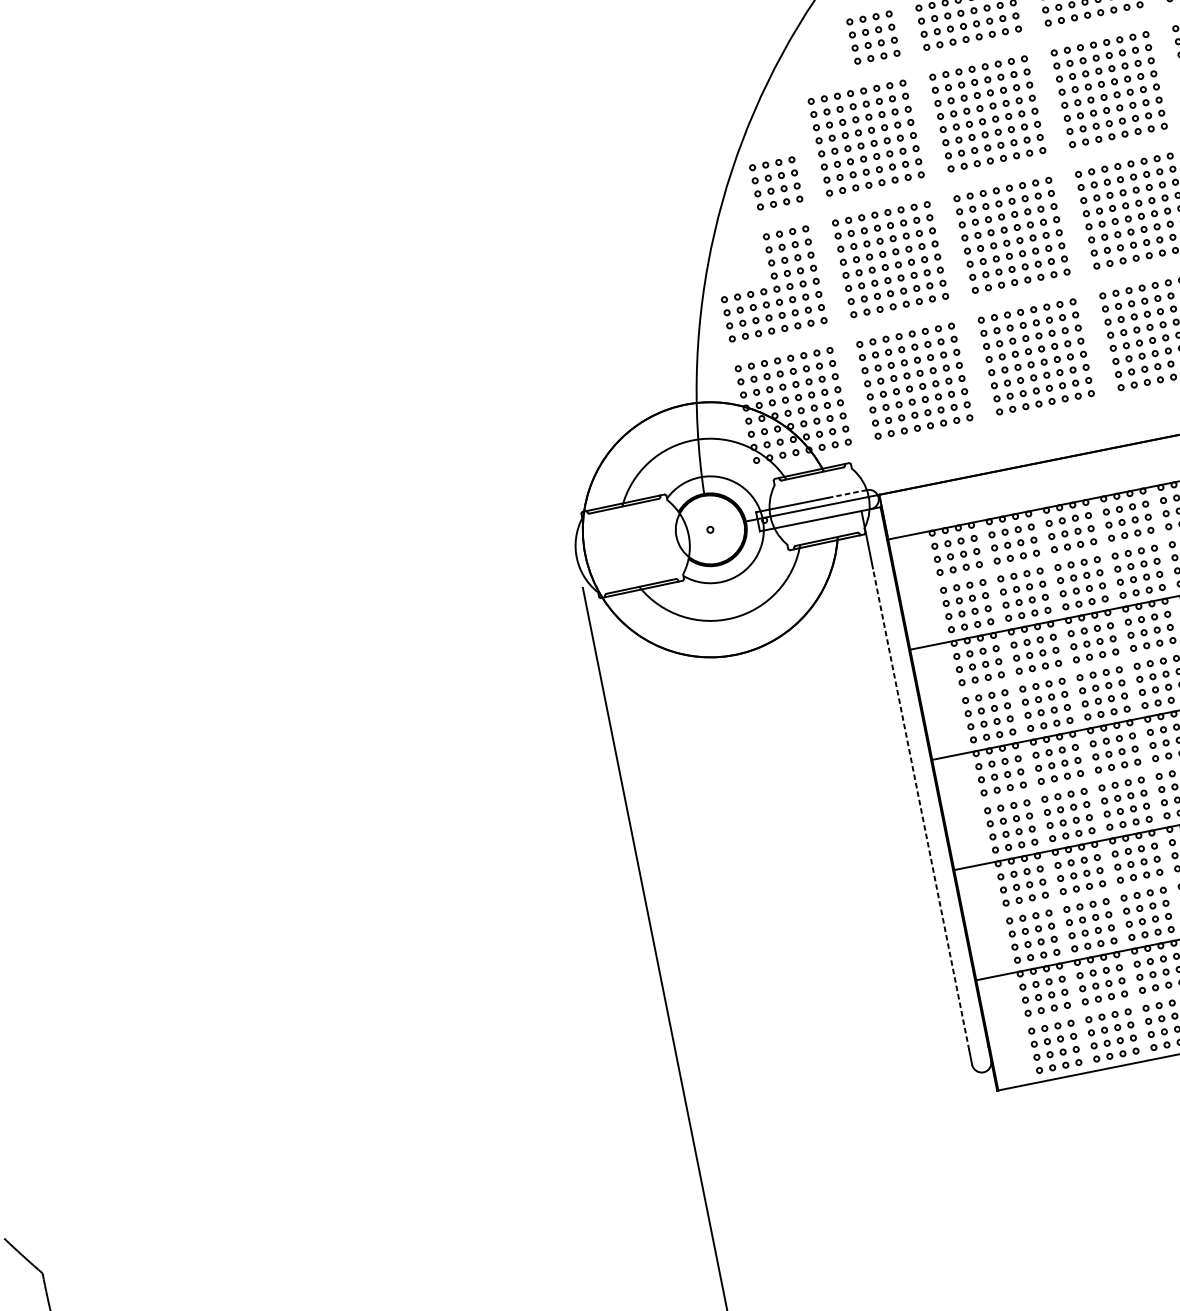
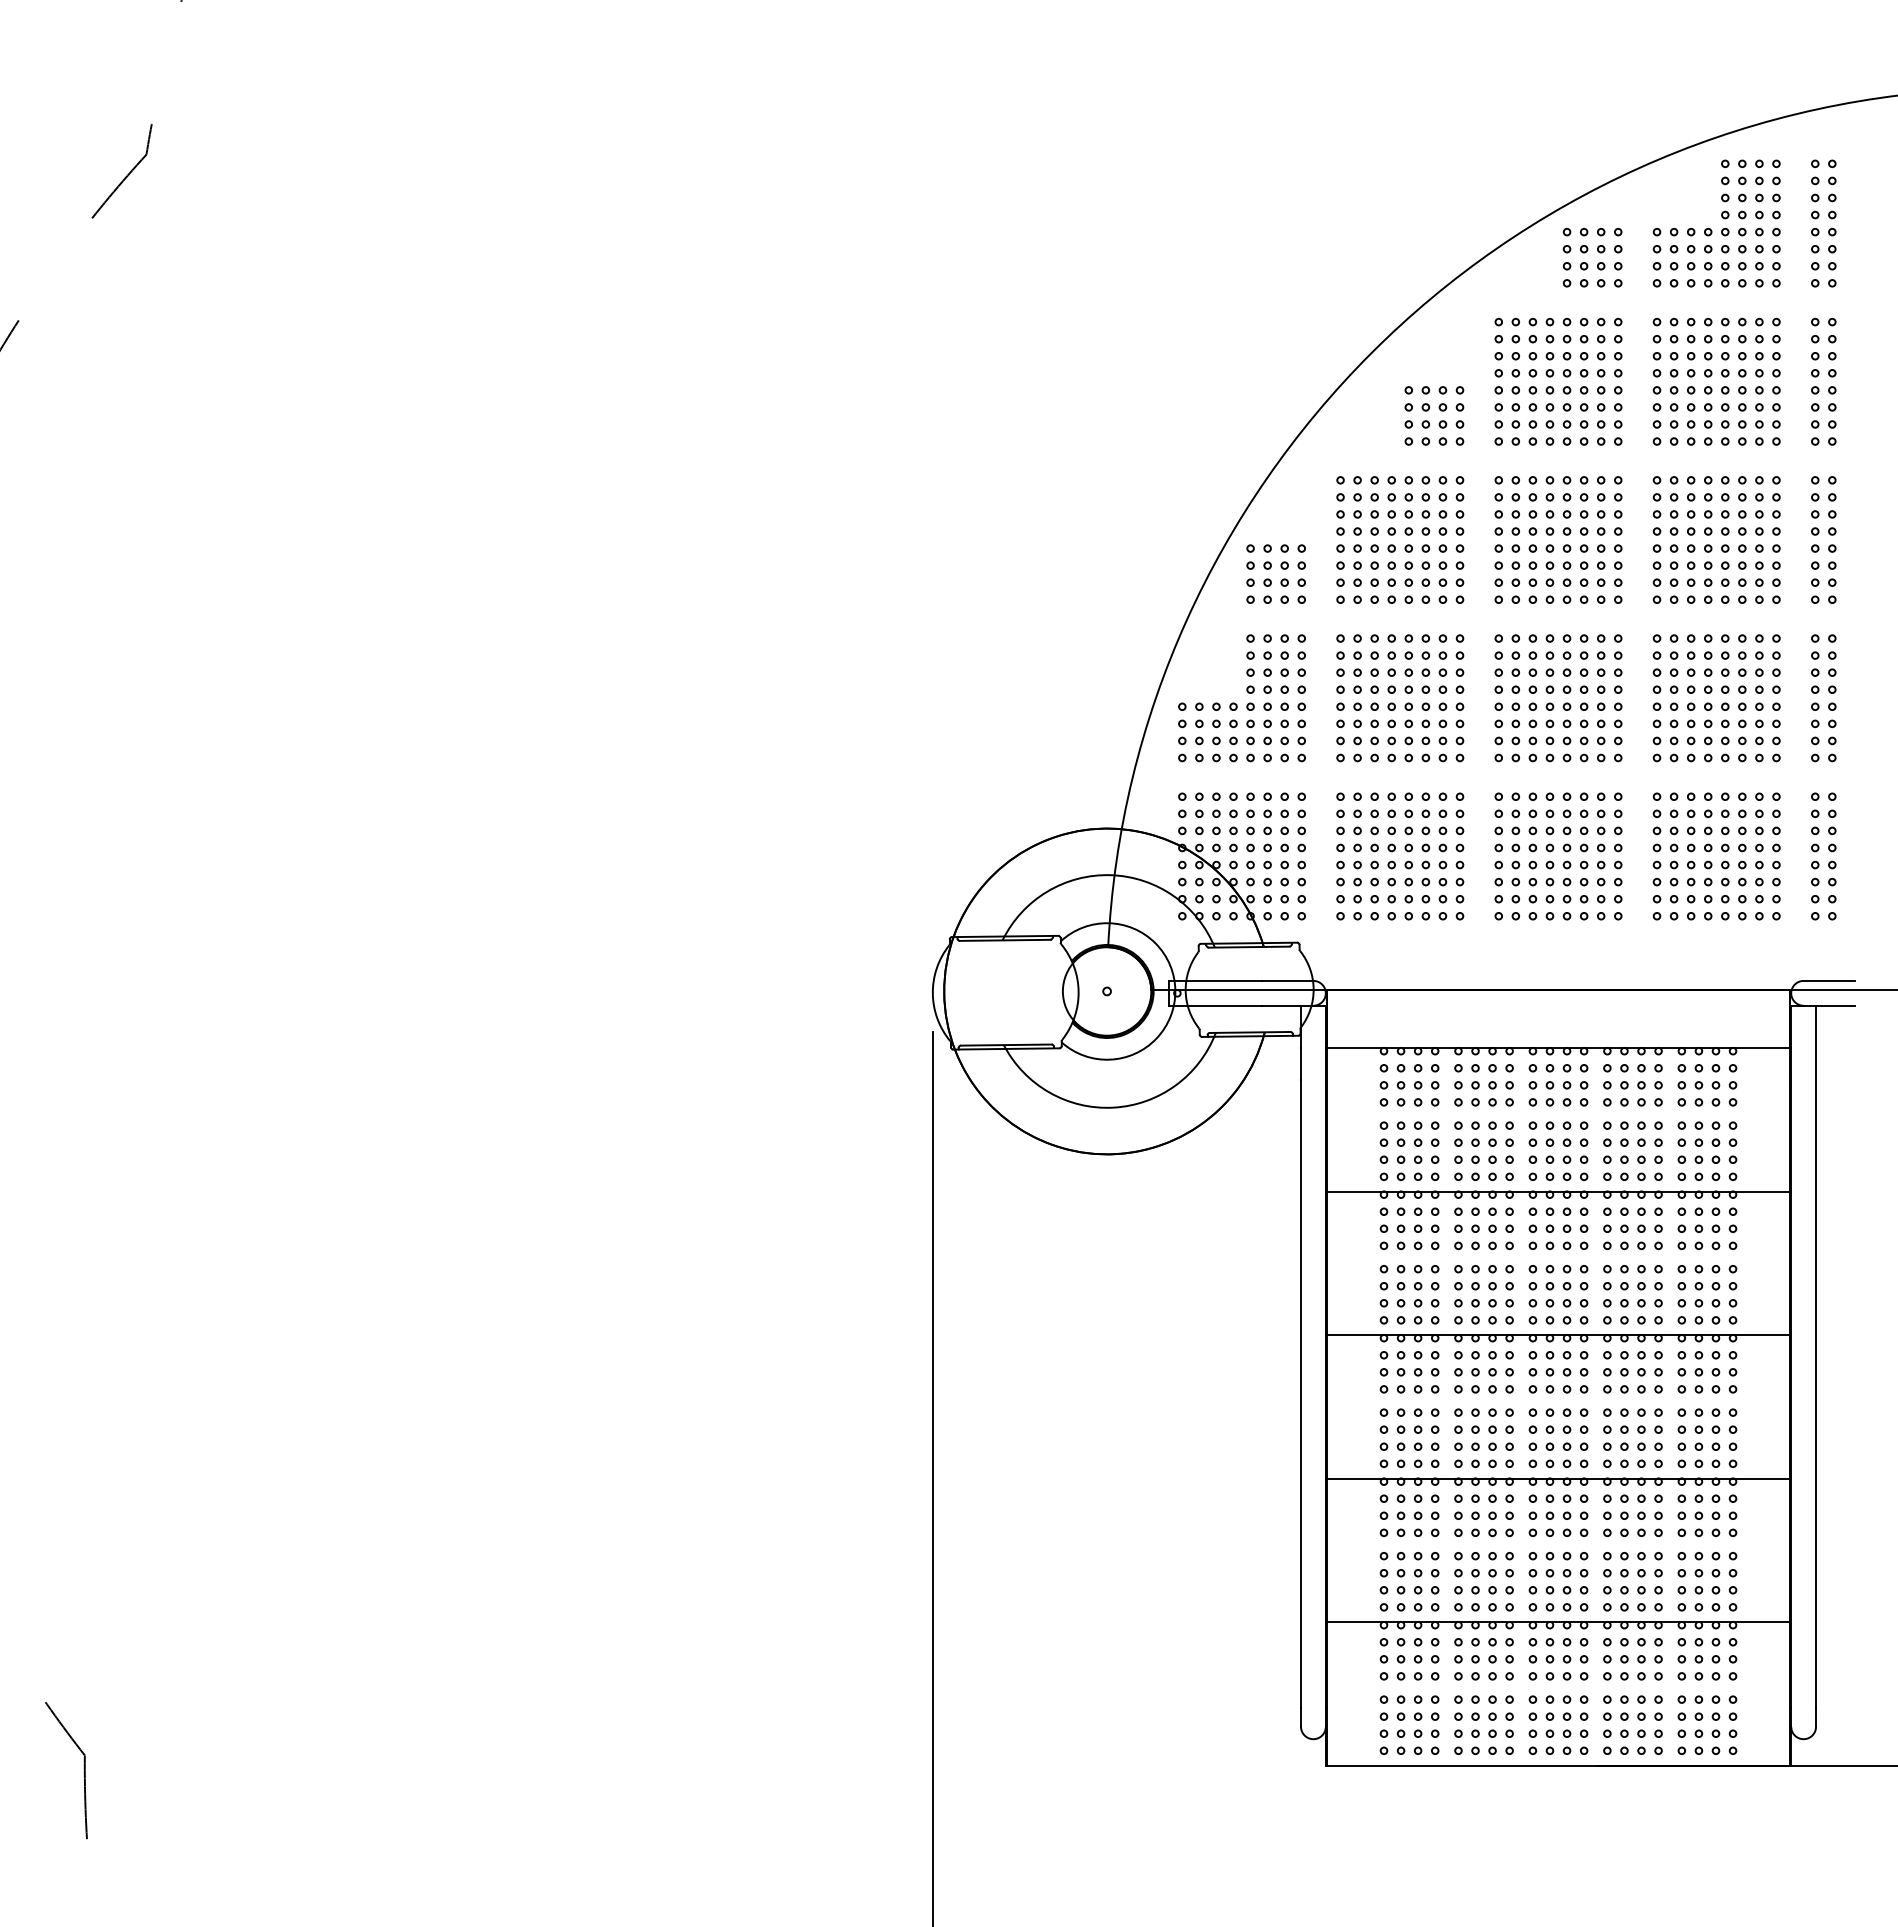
line: (847, 493) -> (1287, 980), dashed -> solid
line: (921, 809) -> (1301, 1394), dashed -> solid

